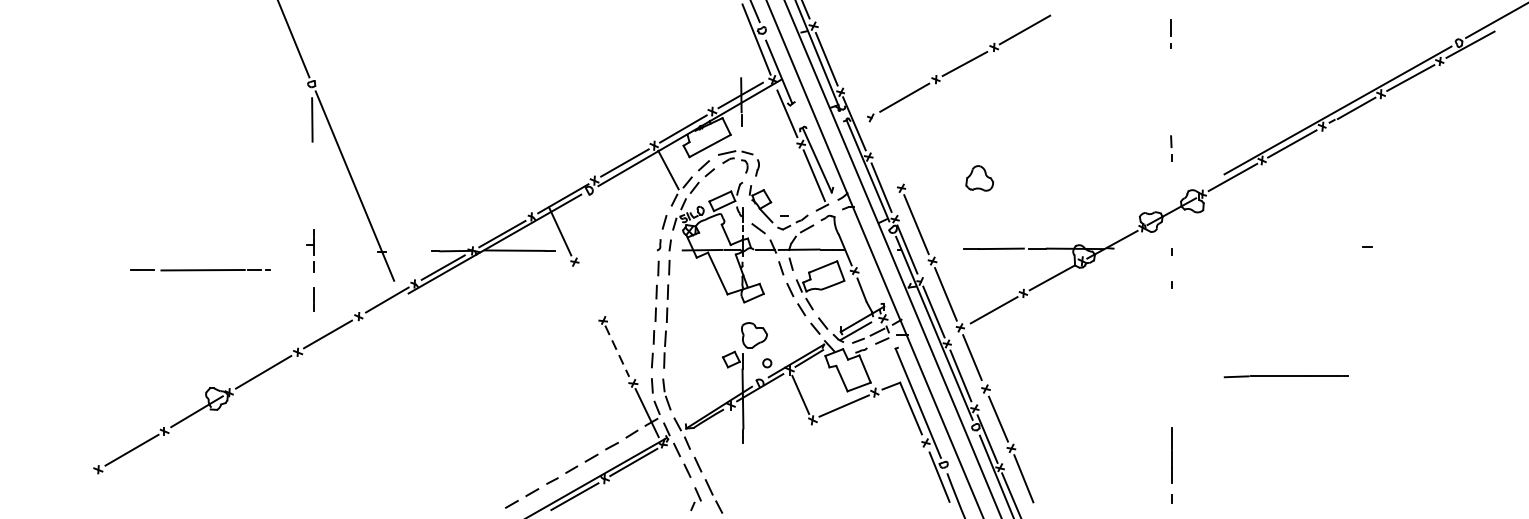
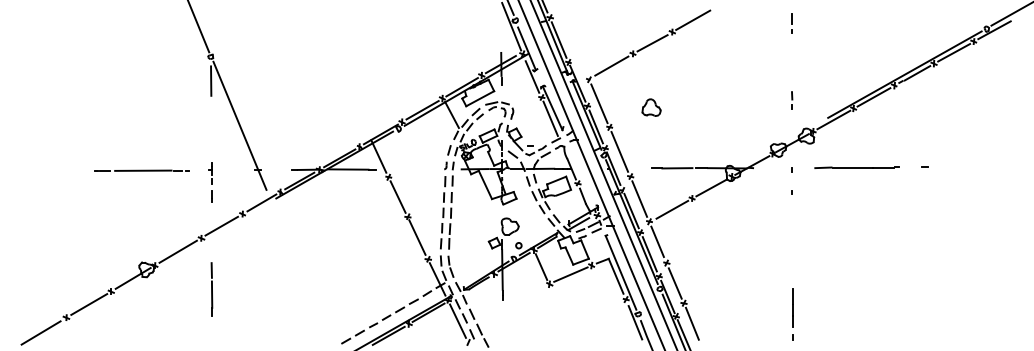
line: (886, 153) -> (599, 103), added
part: (979, 178) -> (651, 107), moved
line: (200, 269) -> (141, 170), moved
part: (311, 269) -> (210, 182), size x0.71
line: (587, 290) -> (397, 196), added
line: (617, 351) -> (417, 237), dashed -> solid
line: (1285, 376) -> (856, 167), moved
line: (312, 428) -> (211, 289), added
line: (676, 473) -> (457, 320), added
line: (59, 491) -> (40, 332), added

